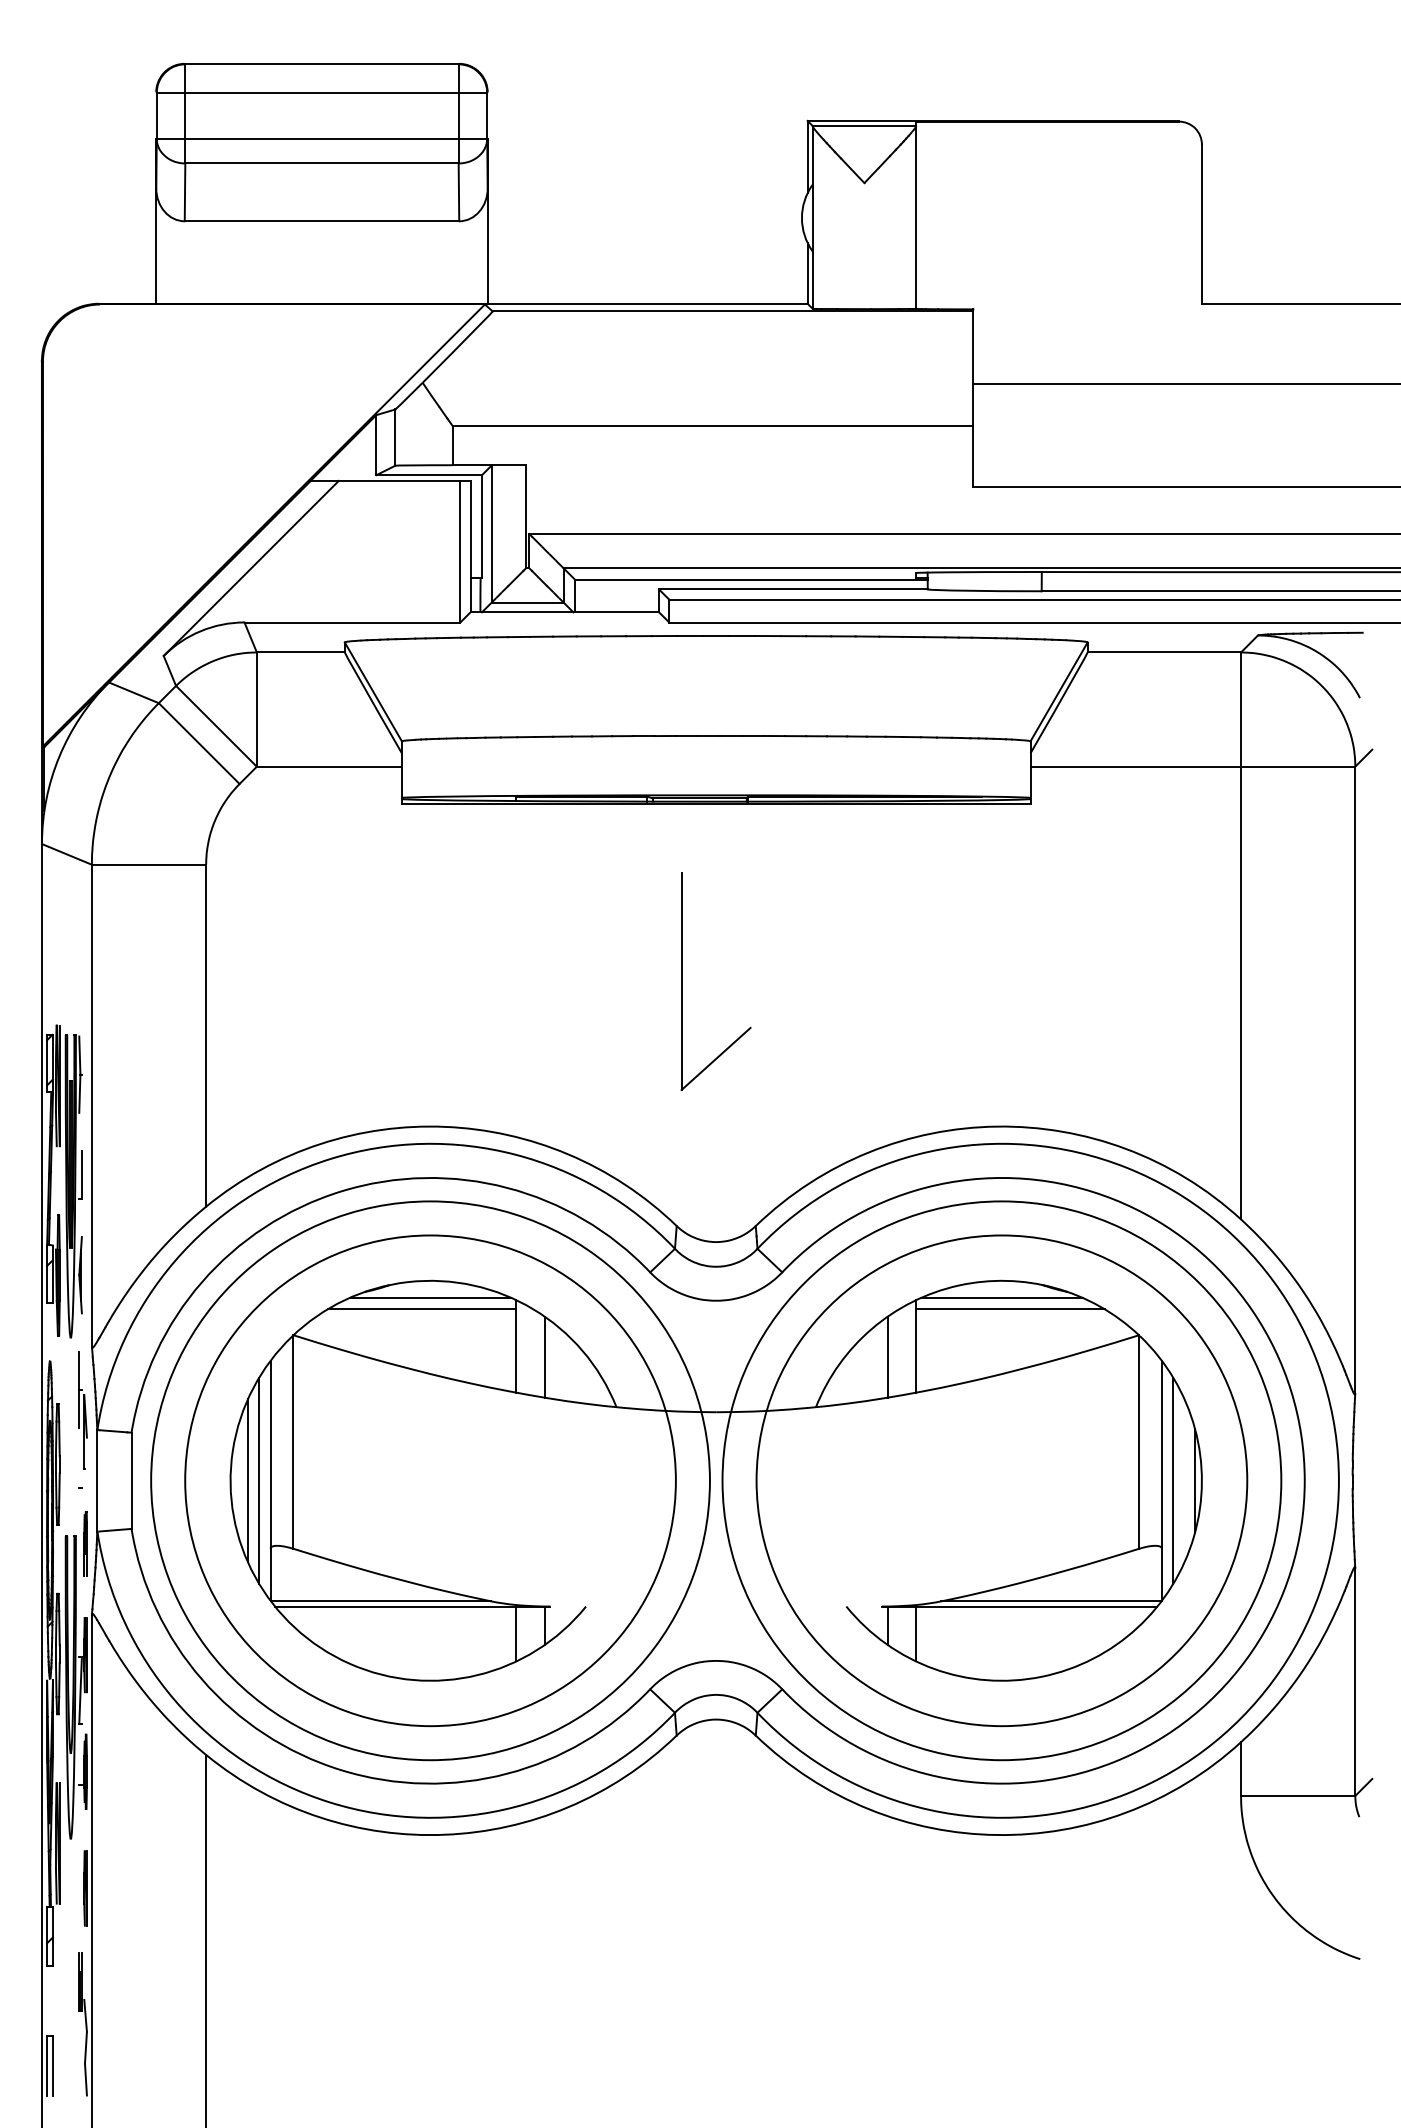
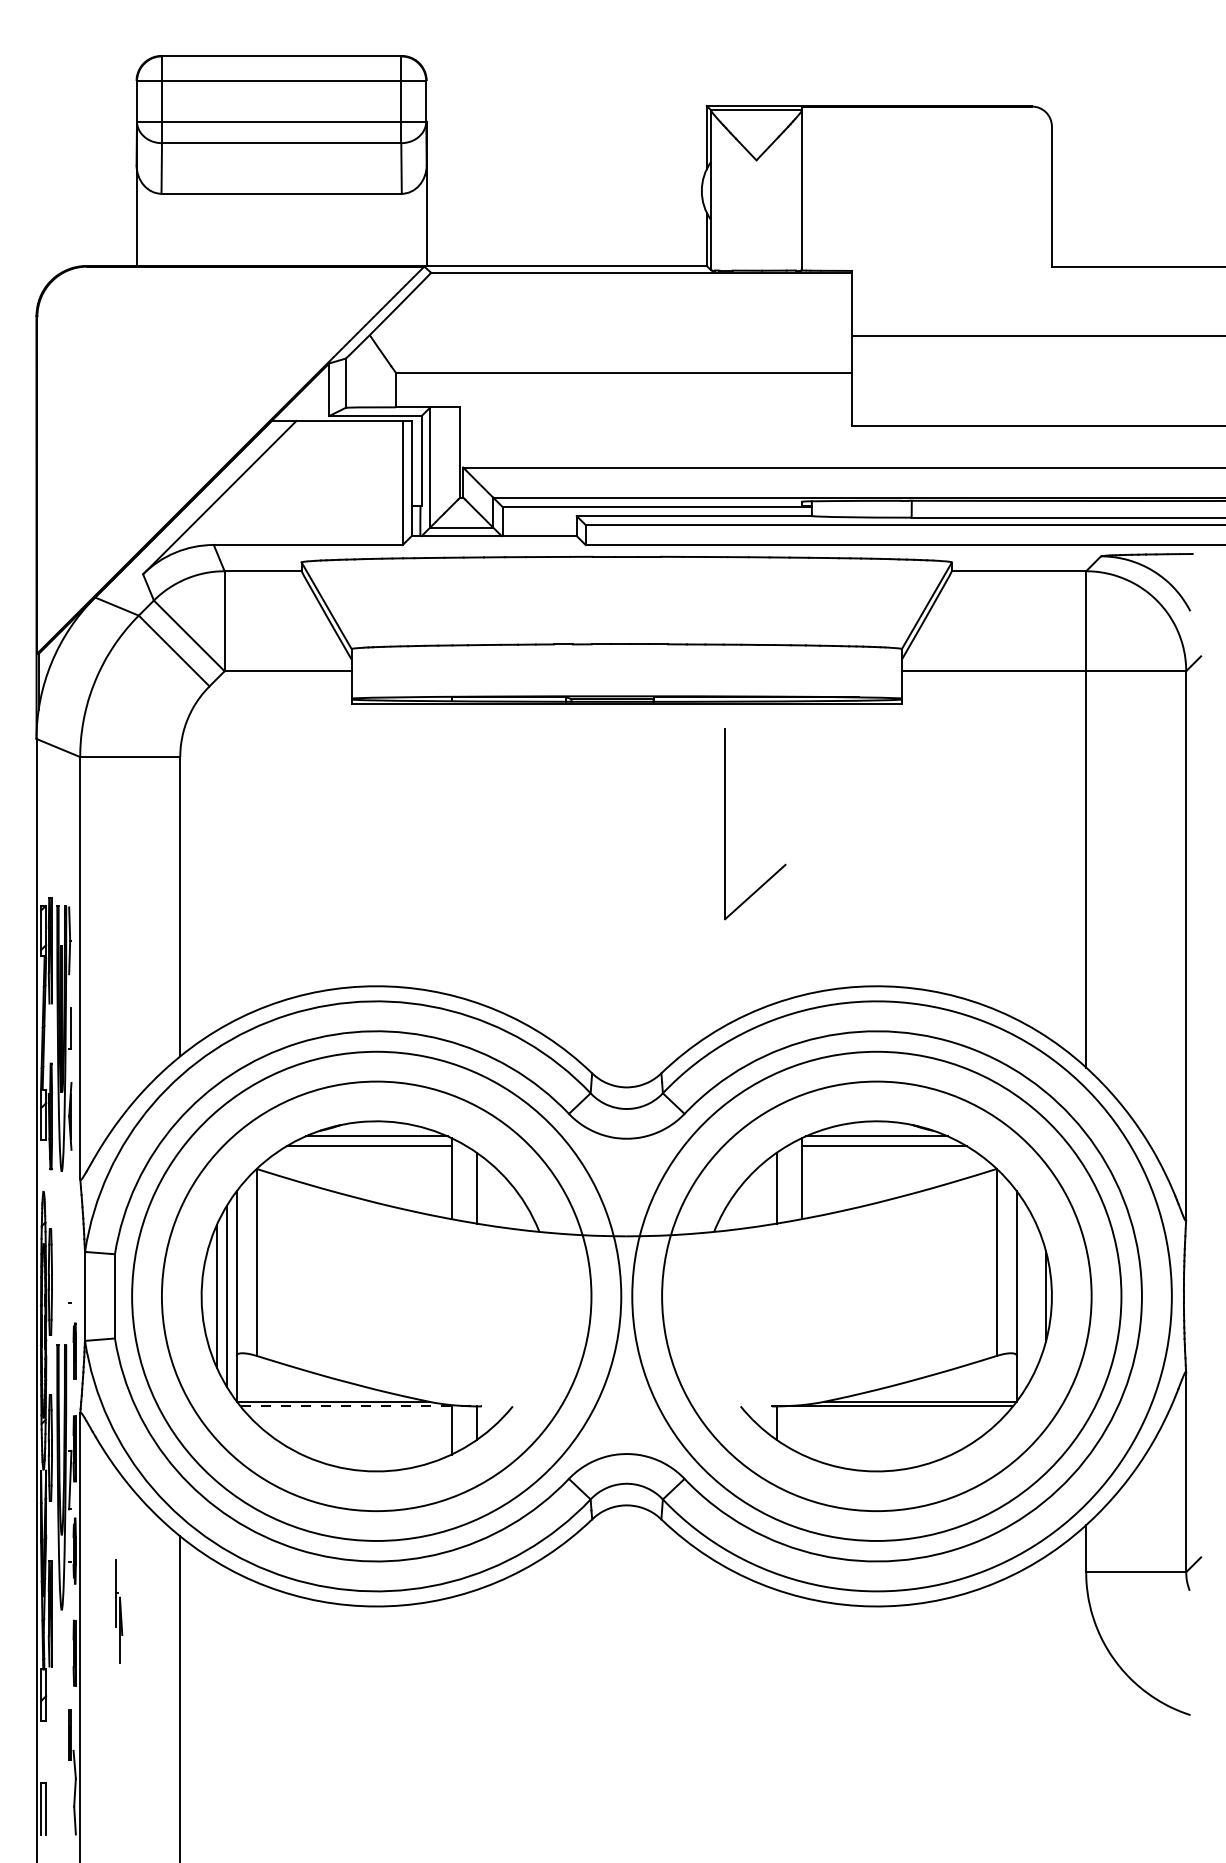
part: (682, 981) -> (725, 824), moved
part: (82, 1410) -> (118, 1611), moved
line: (1173, 1480) -> (1027, 1296), removed
line: (412, 1606) -> (360, 1406), solid -> dashed
line: (916, 1633) -> (802, 1430), removed

